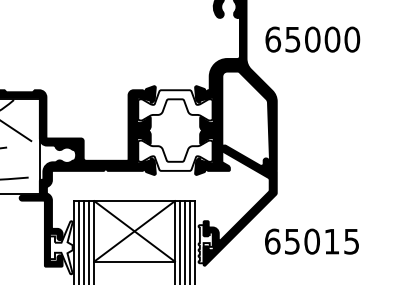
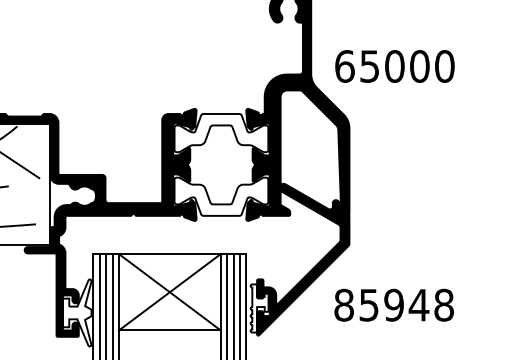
text: (312, 39) -> (394, 66), moved
text: (312, 241) -> (394, 305), 65015 -> 85948

